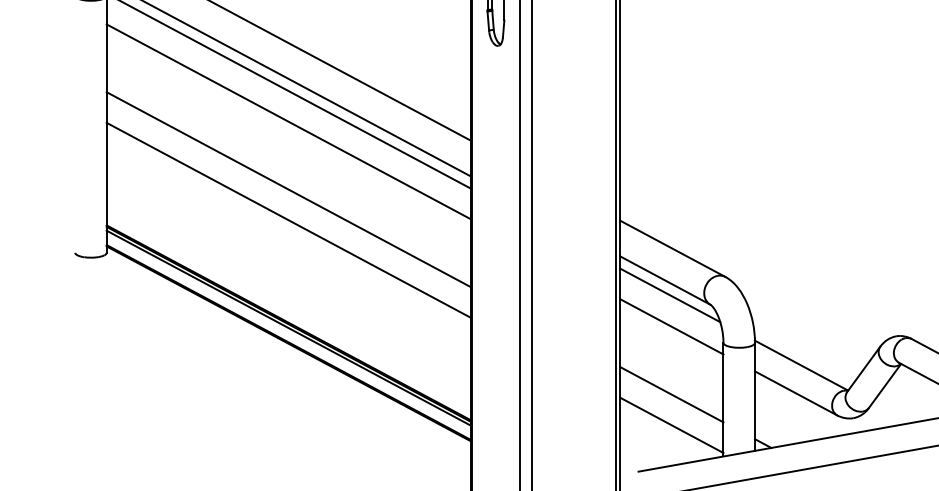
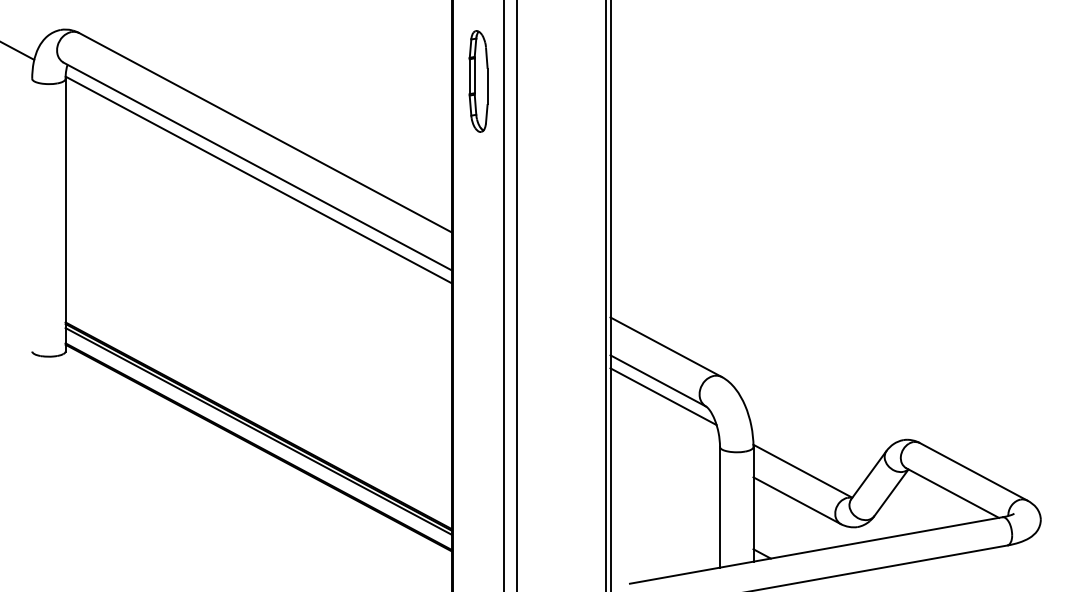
line: (288, 121) -> (258, 212), removed
line: (288, 189) -> (258, 284), removed
line: (288, 219) -> (258, 316), removed
line: (672, 326) -> (665, 429), removed
line: (672, 394) -> (665, 501), removed
line: (672, 425) -> (665, 534), removed

